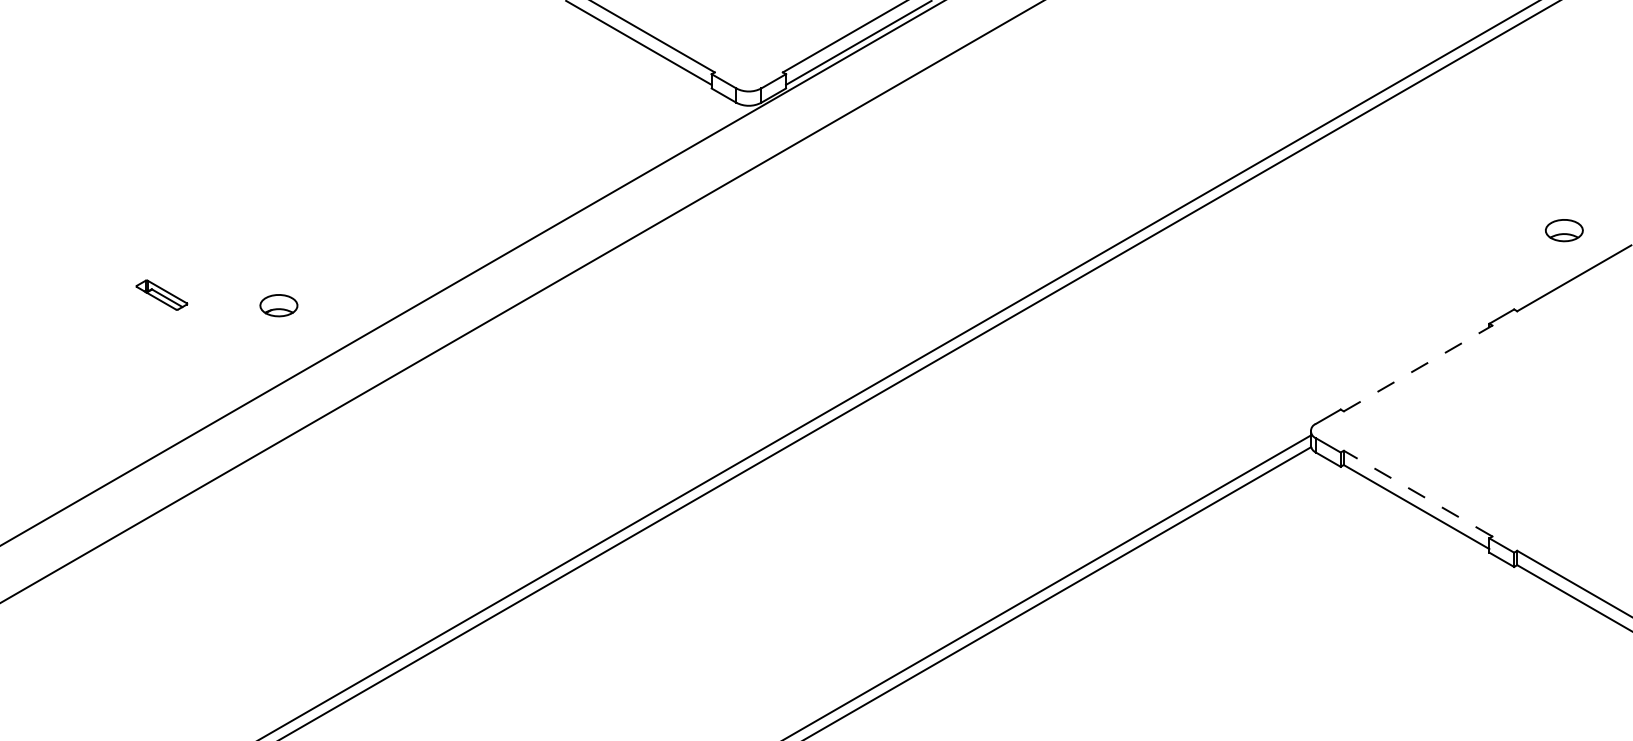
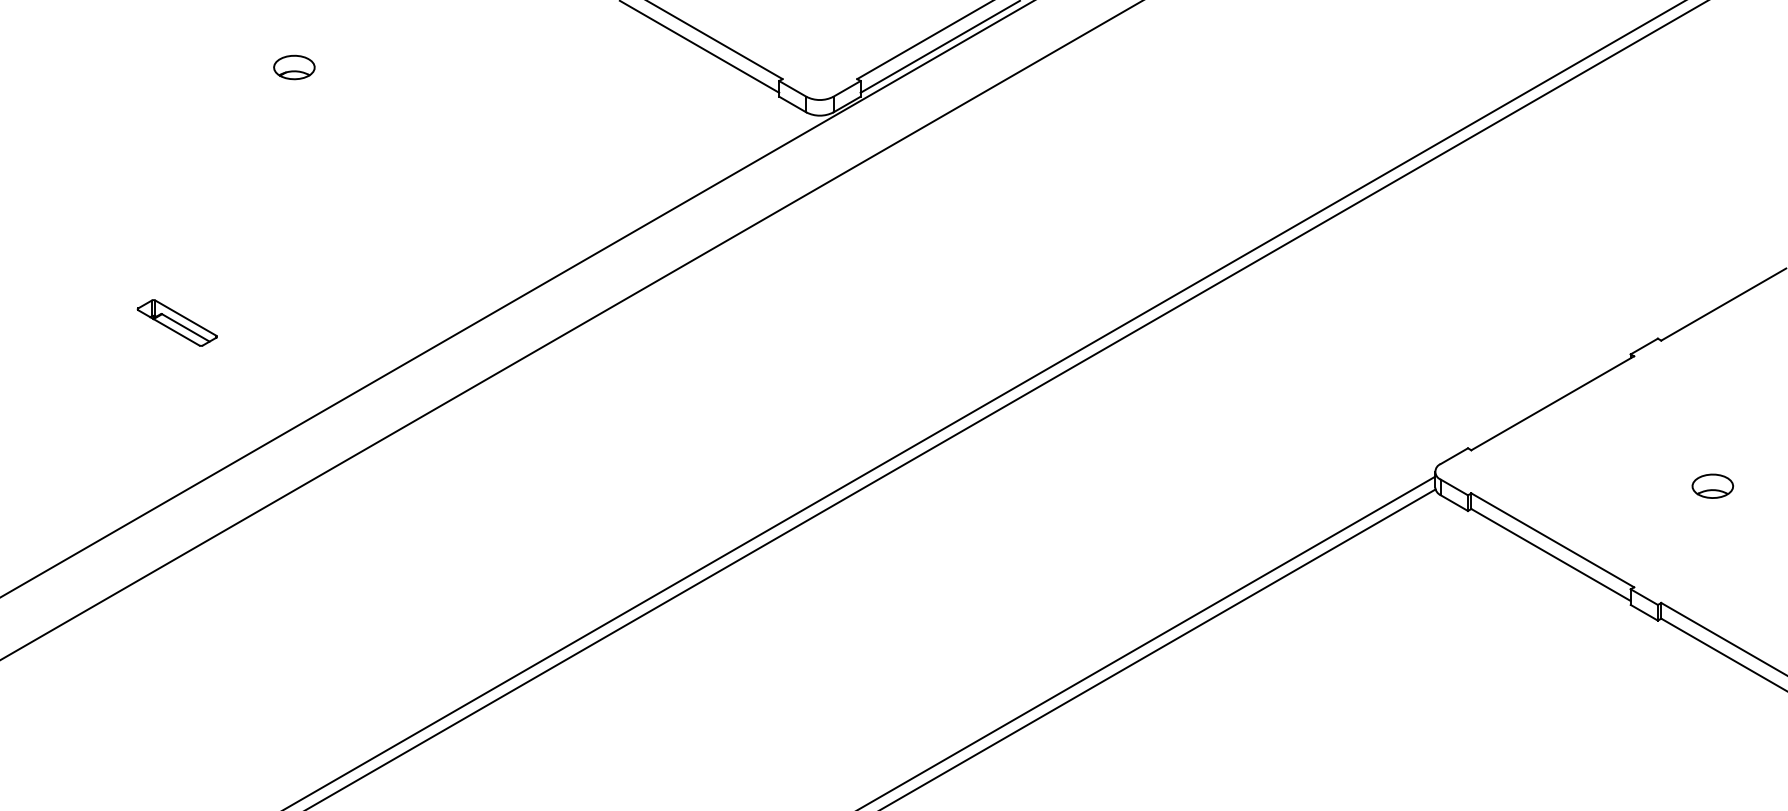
part: (1564, 229) -> (1712, 485), moved
part: (161, 294) -> (176, 322), size x1.43
part: (279, 305) -> (294, 67), moved
line: (1417, 368) -> (1552, 403), dashed -> solid
line: (1417, 493) -> (1552, 540), dashed -> solid

